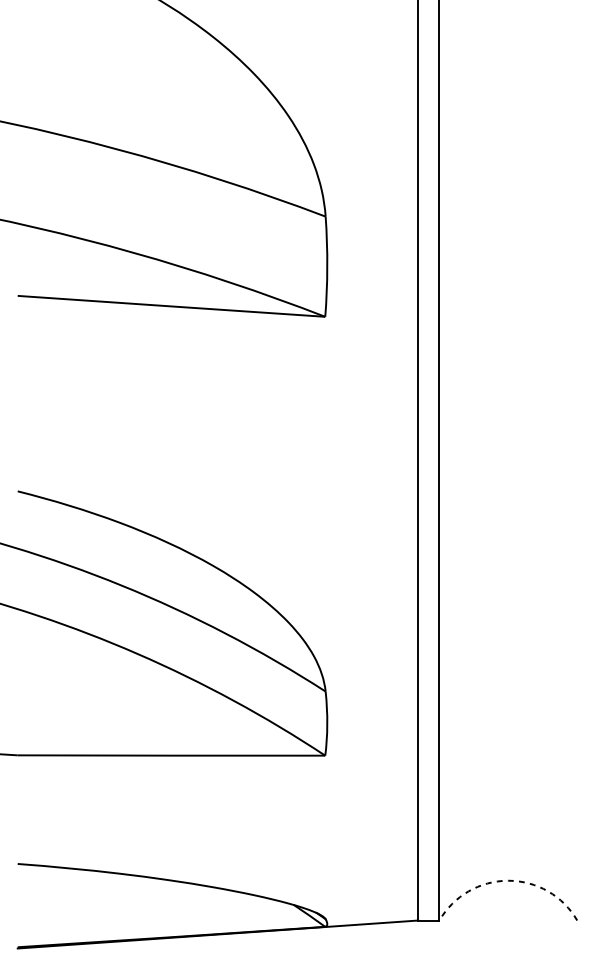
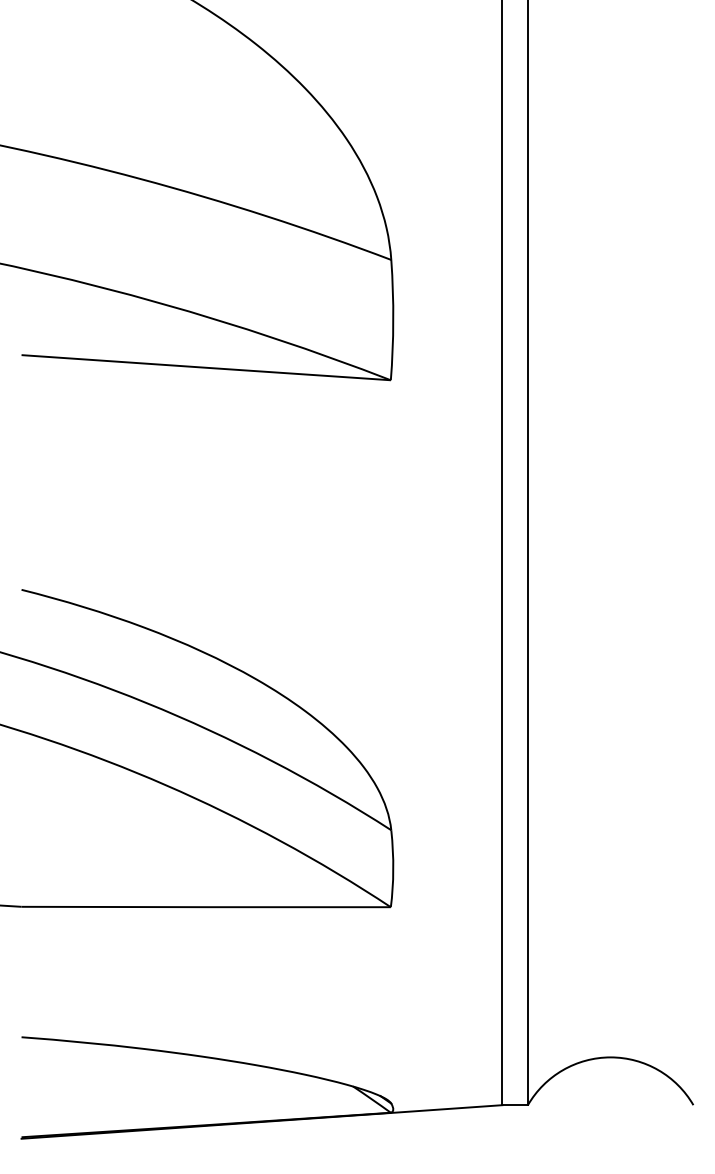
arc: (508, 880) -> (610, 1057), dashed -> solid

